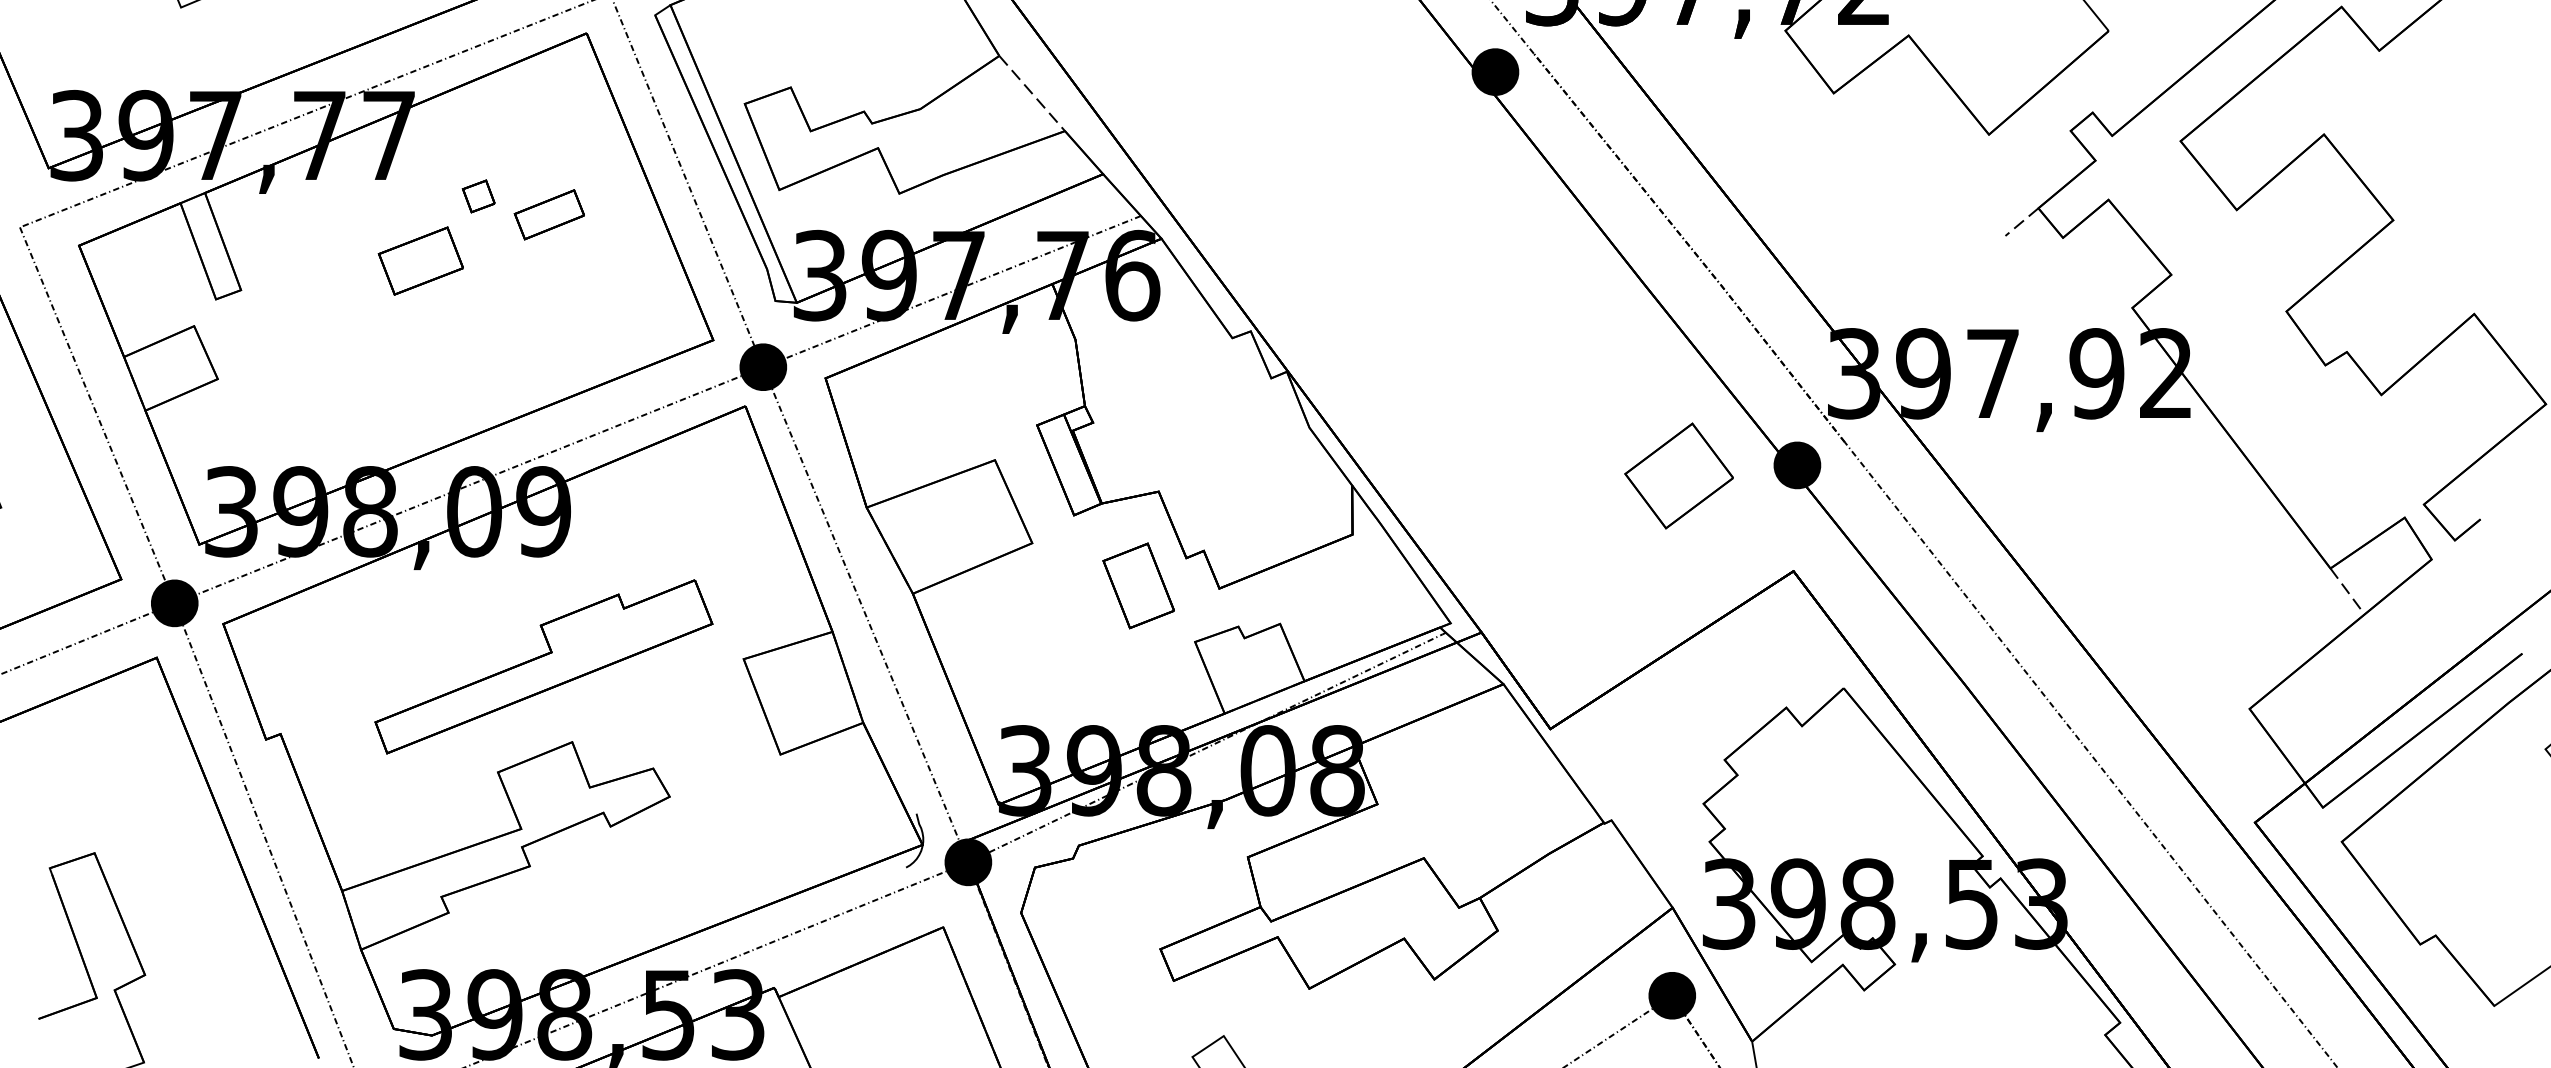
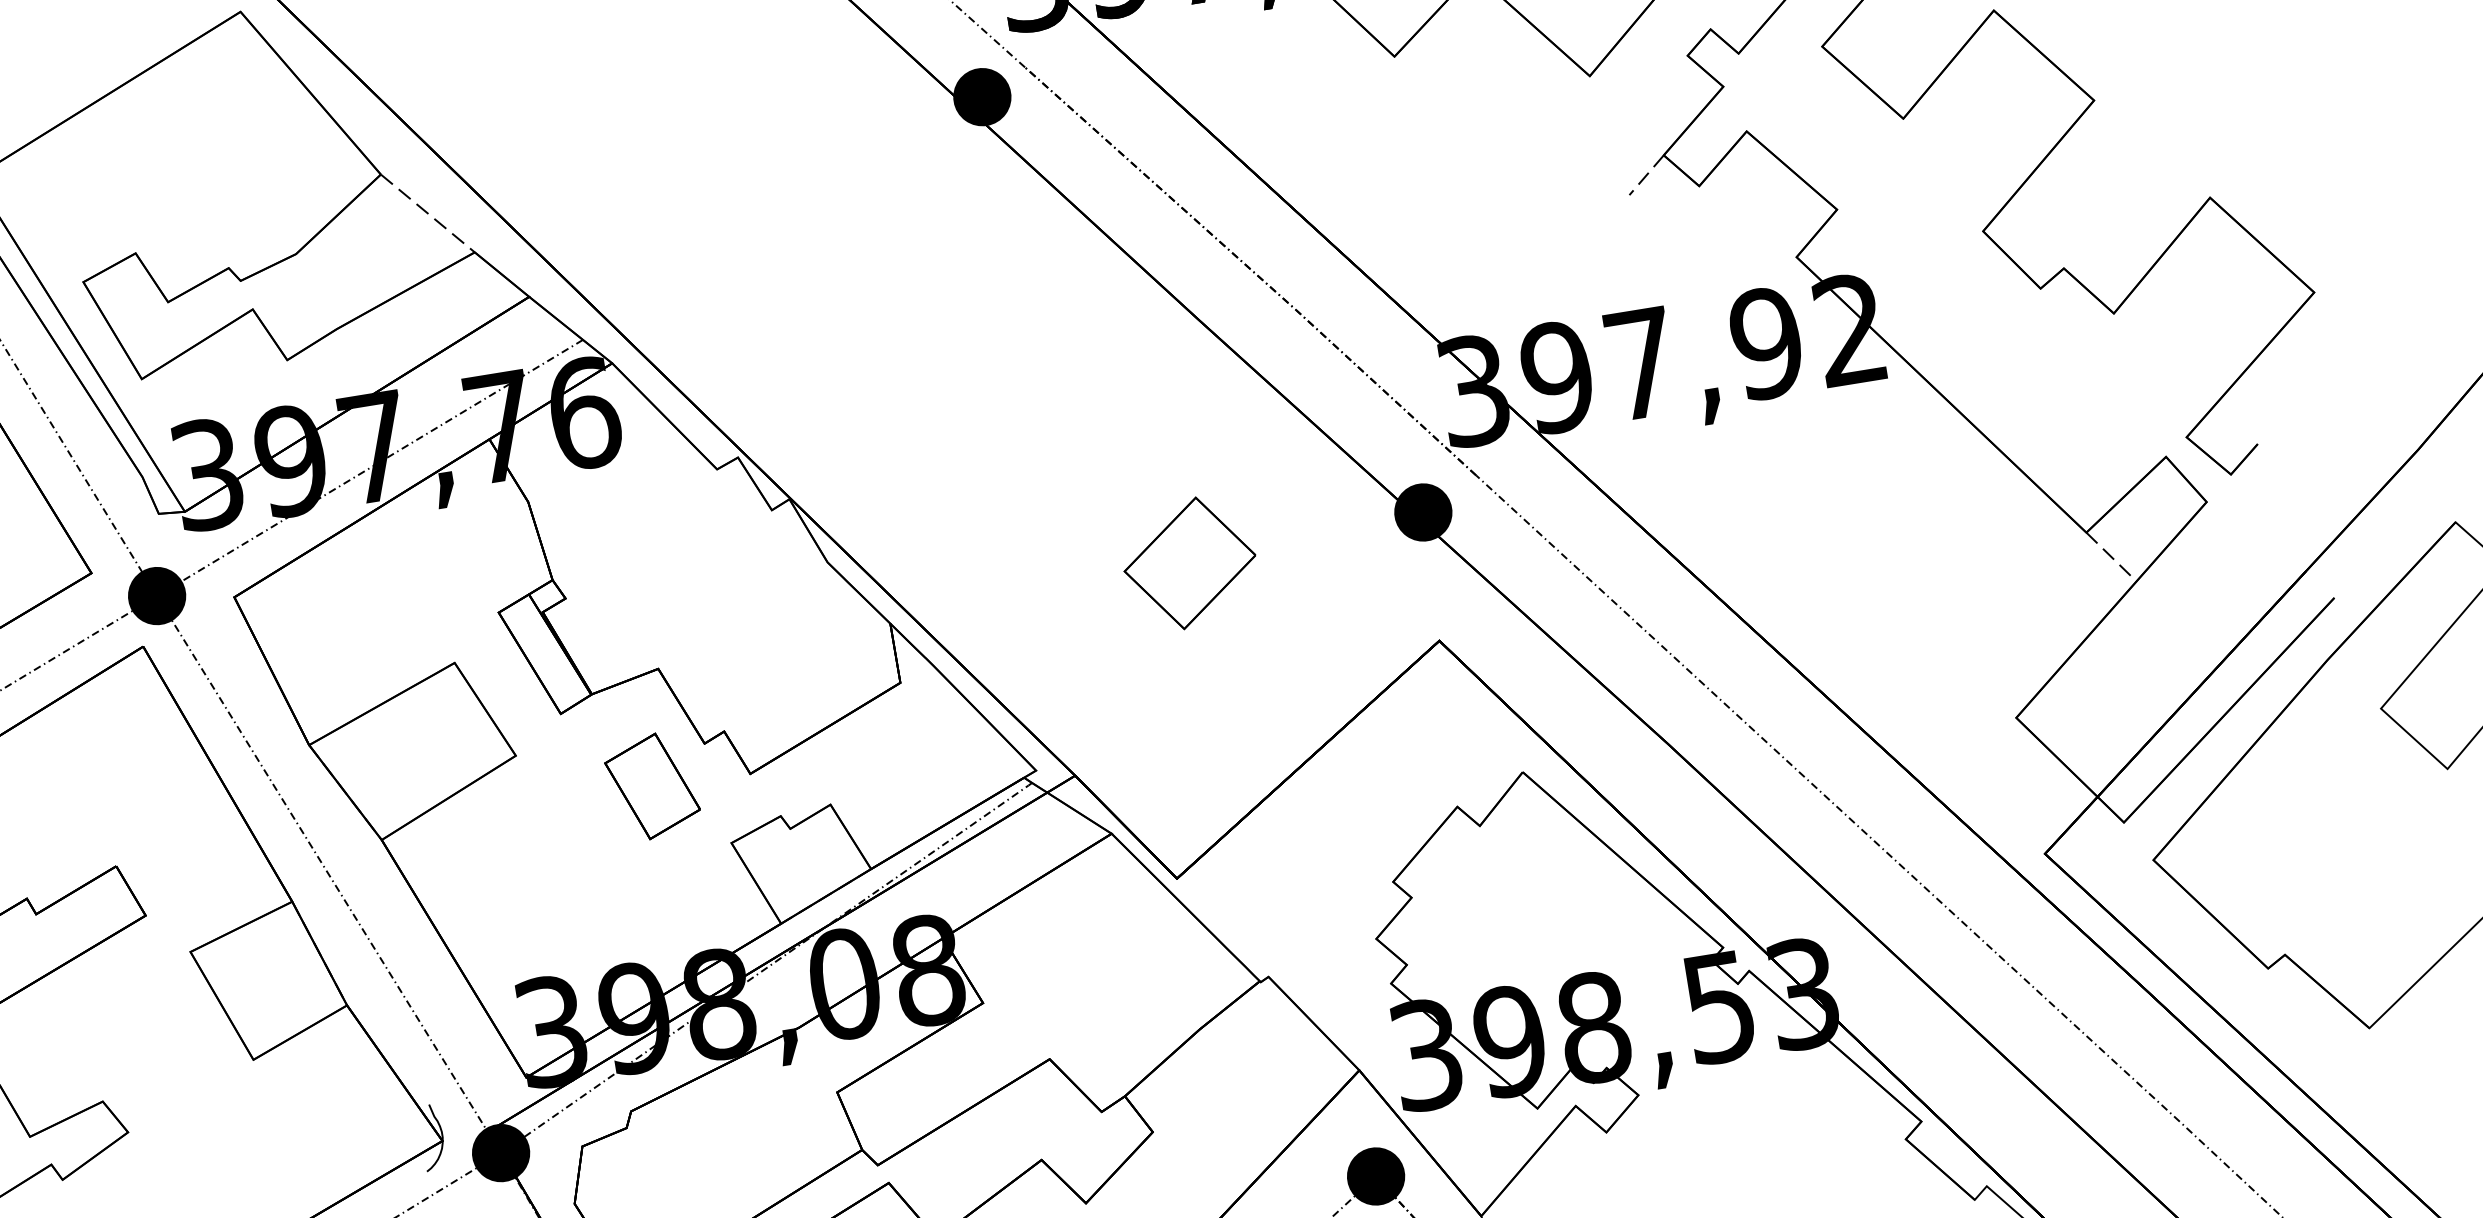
part: (1678, 475) -> (1189, 562), moved

